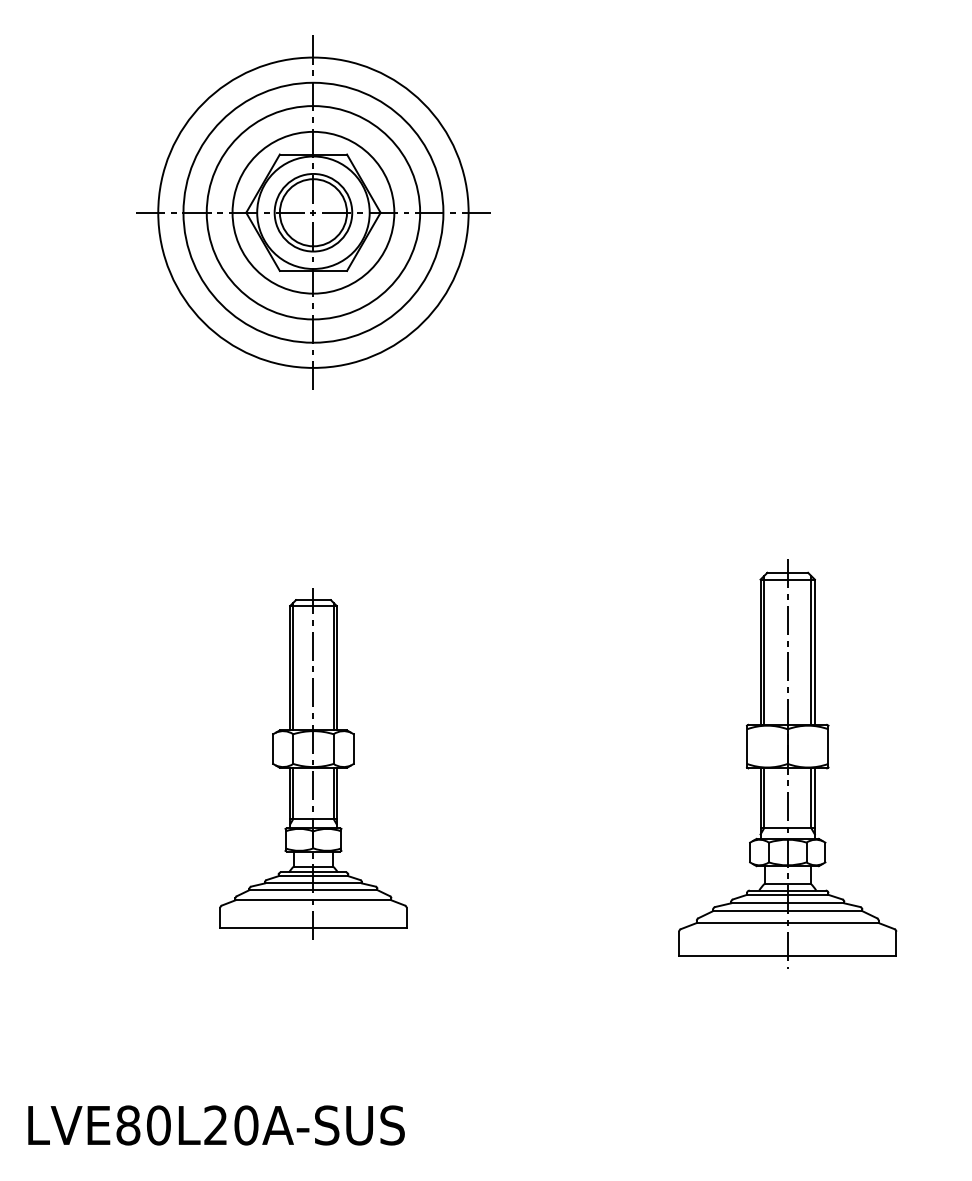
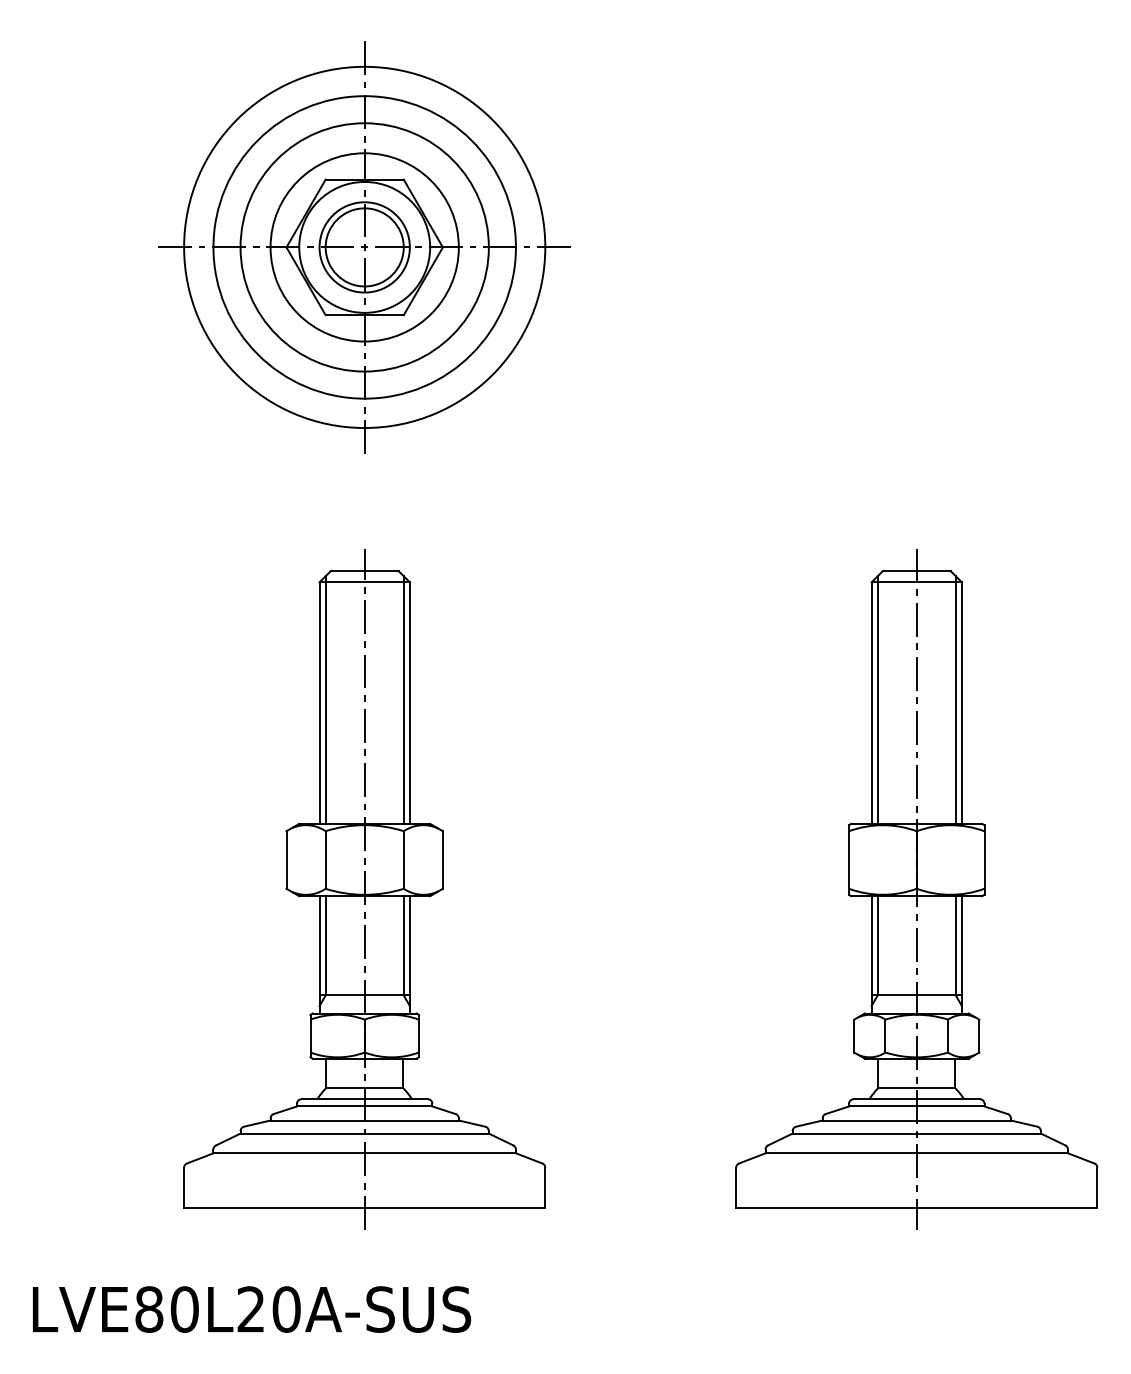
part: (313, 763) -> (364, 888), size x1.67
part: (787, 763) -> (916, 888), size x1.43

